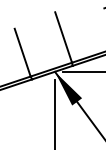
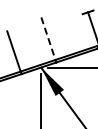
line: (63, 38) -> (48, 39), solid -> dashed

